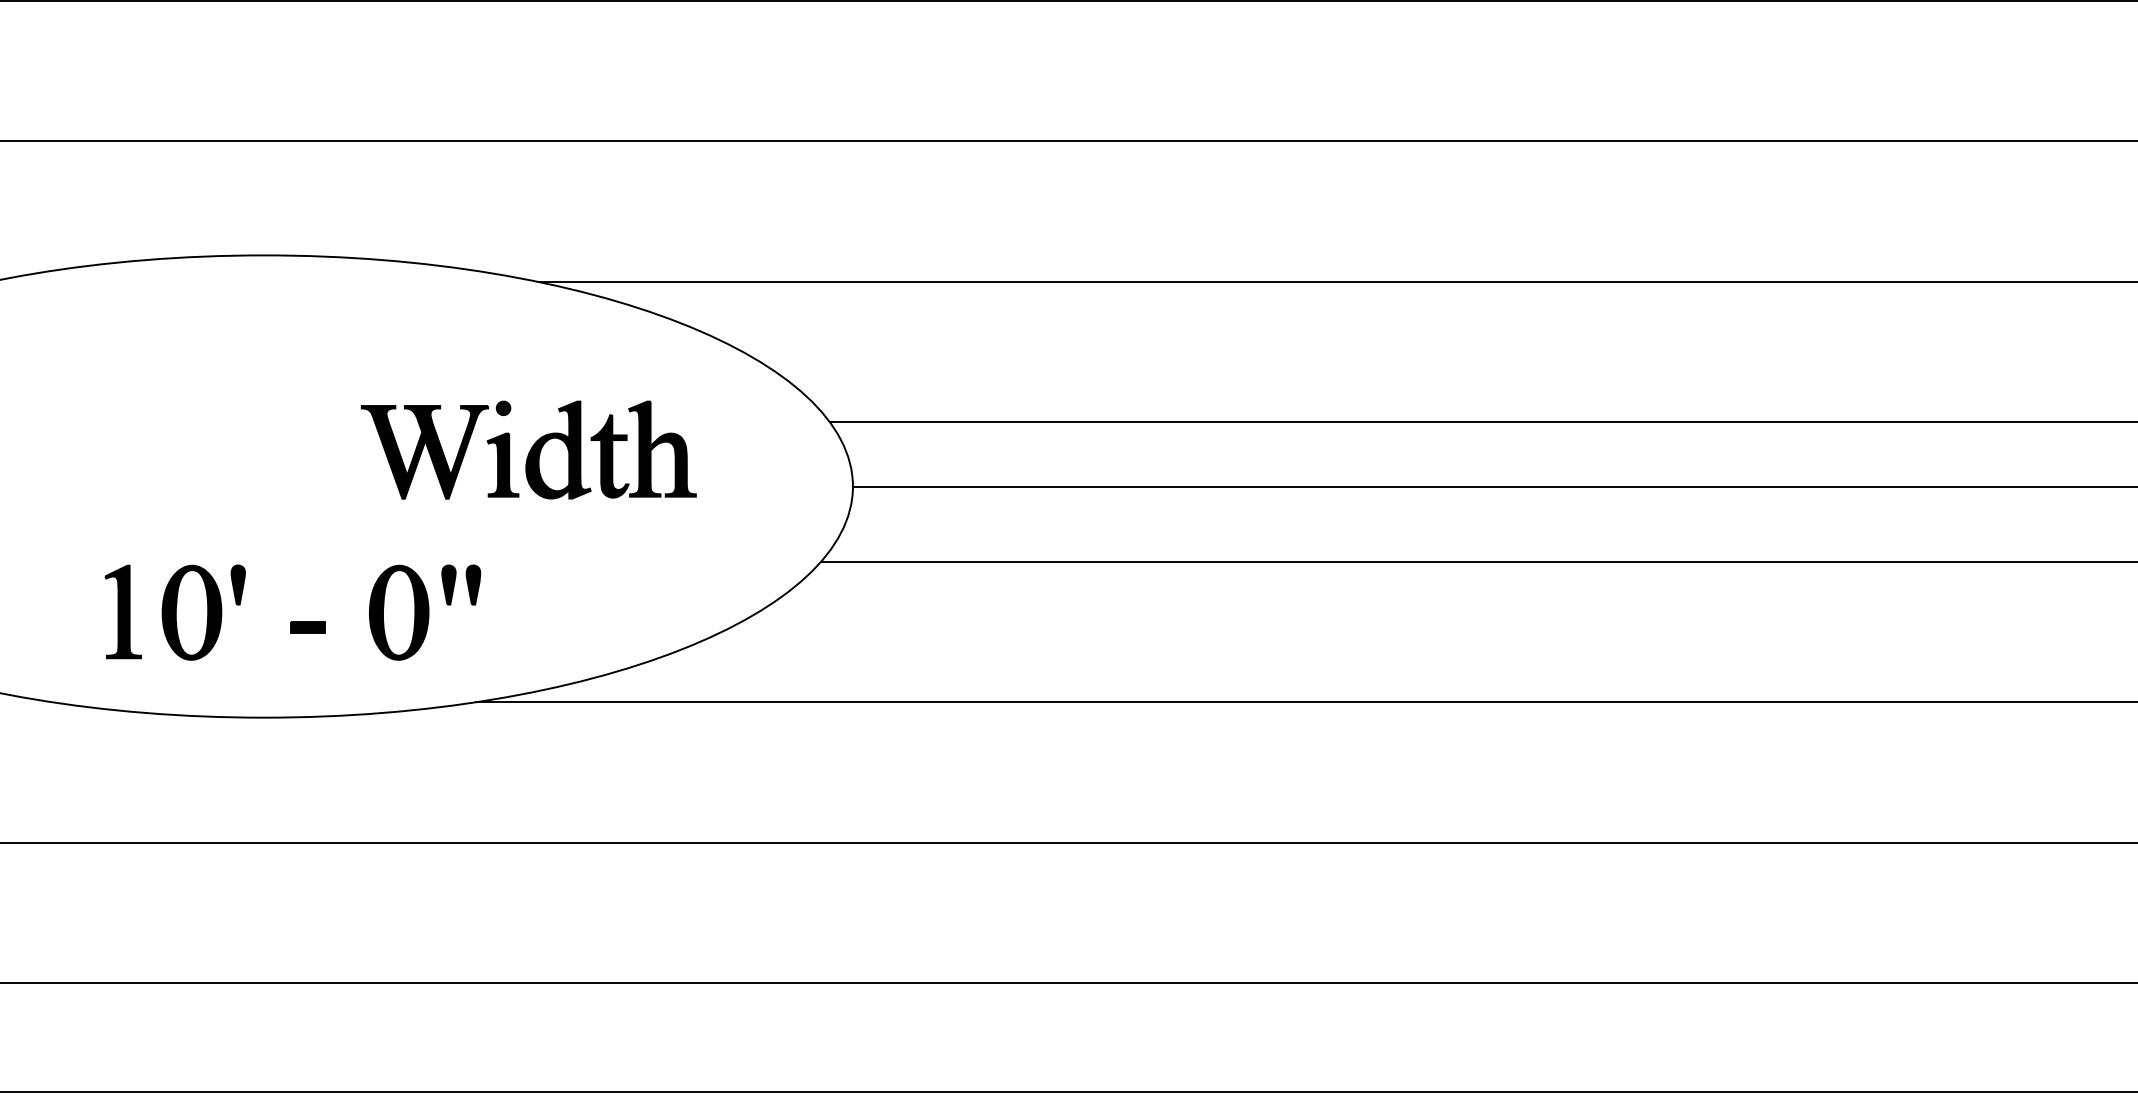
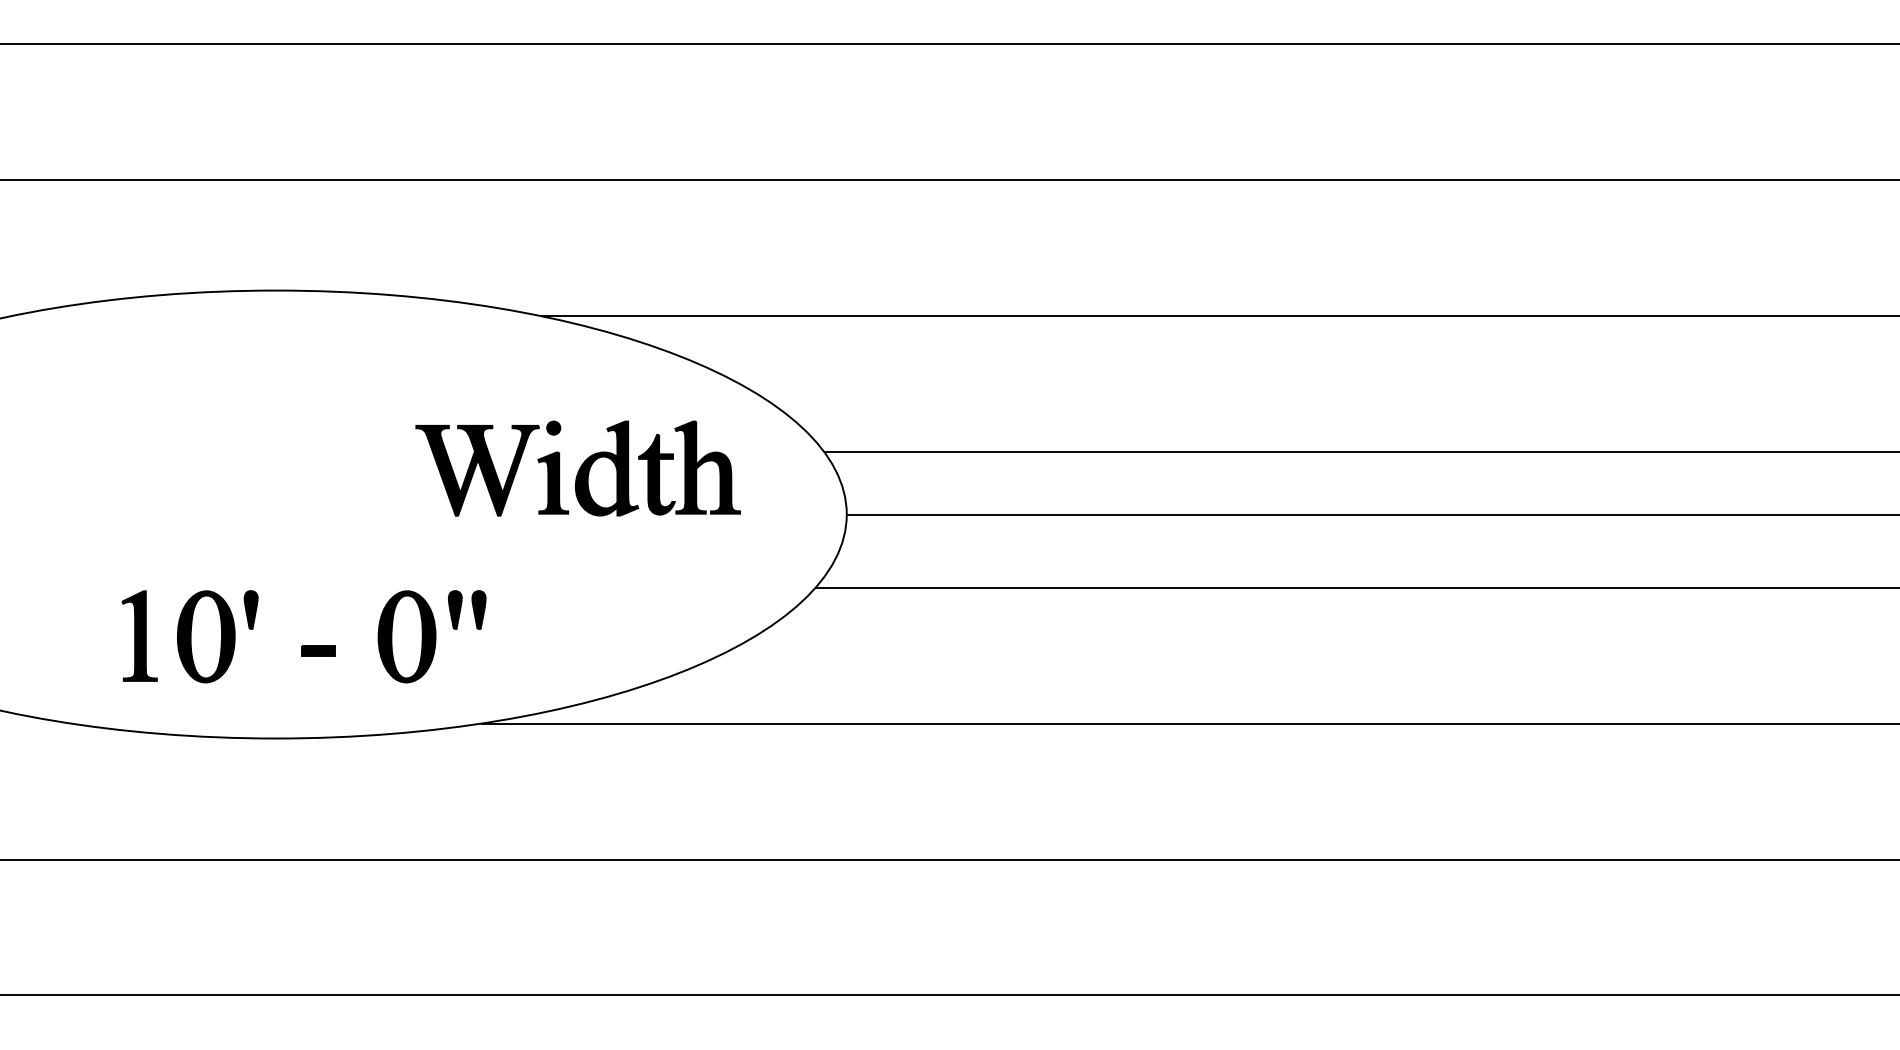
part: (528, 449) -> (577, 467), moved

